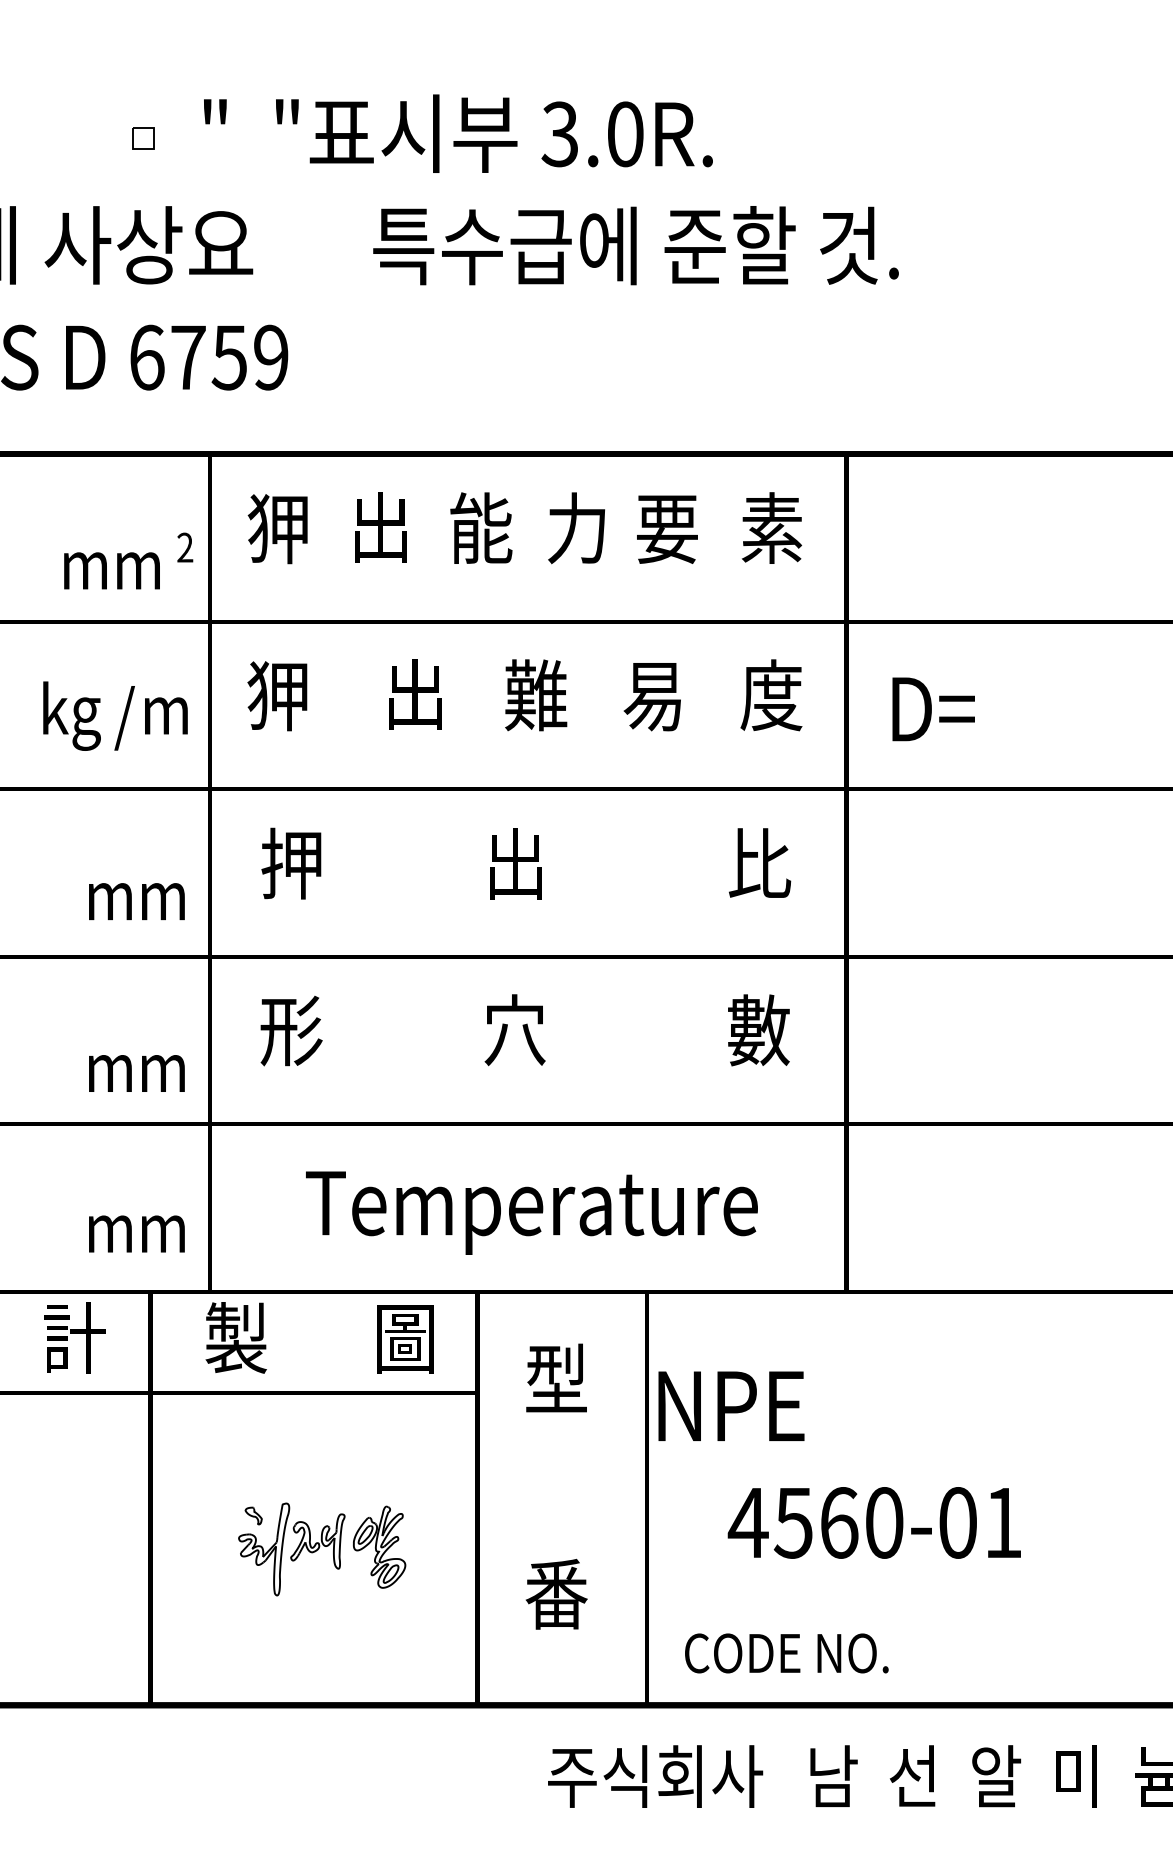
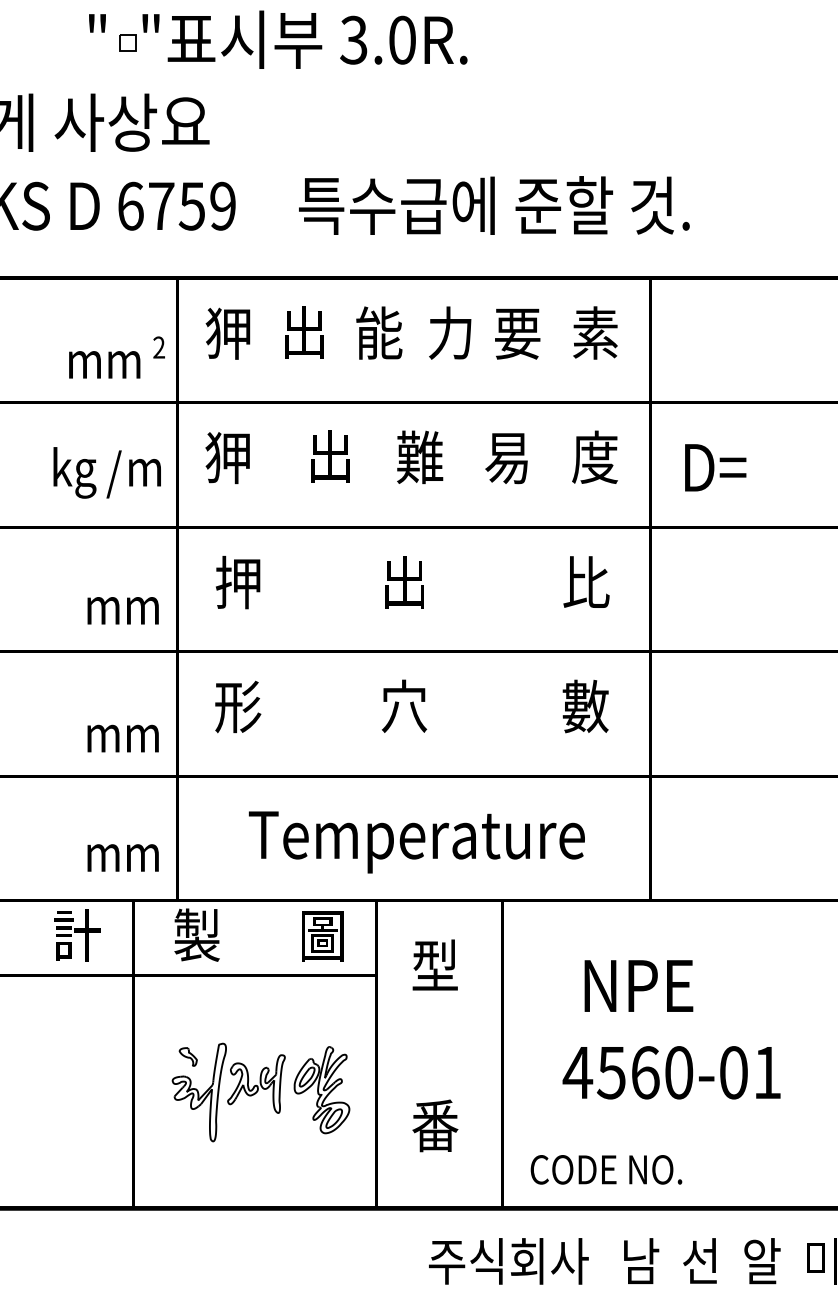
text: (458, 133) -> (278, 39), moved
text: (635, 245) -> (493, 205), moved
text: (731, 1405) -> (638, 985), moved
part: (321, 1549) -> (260, 1092), size x1.43

